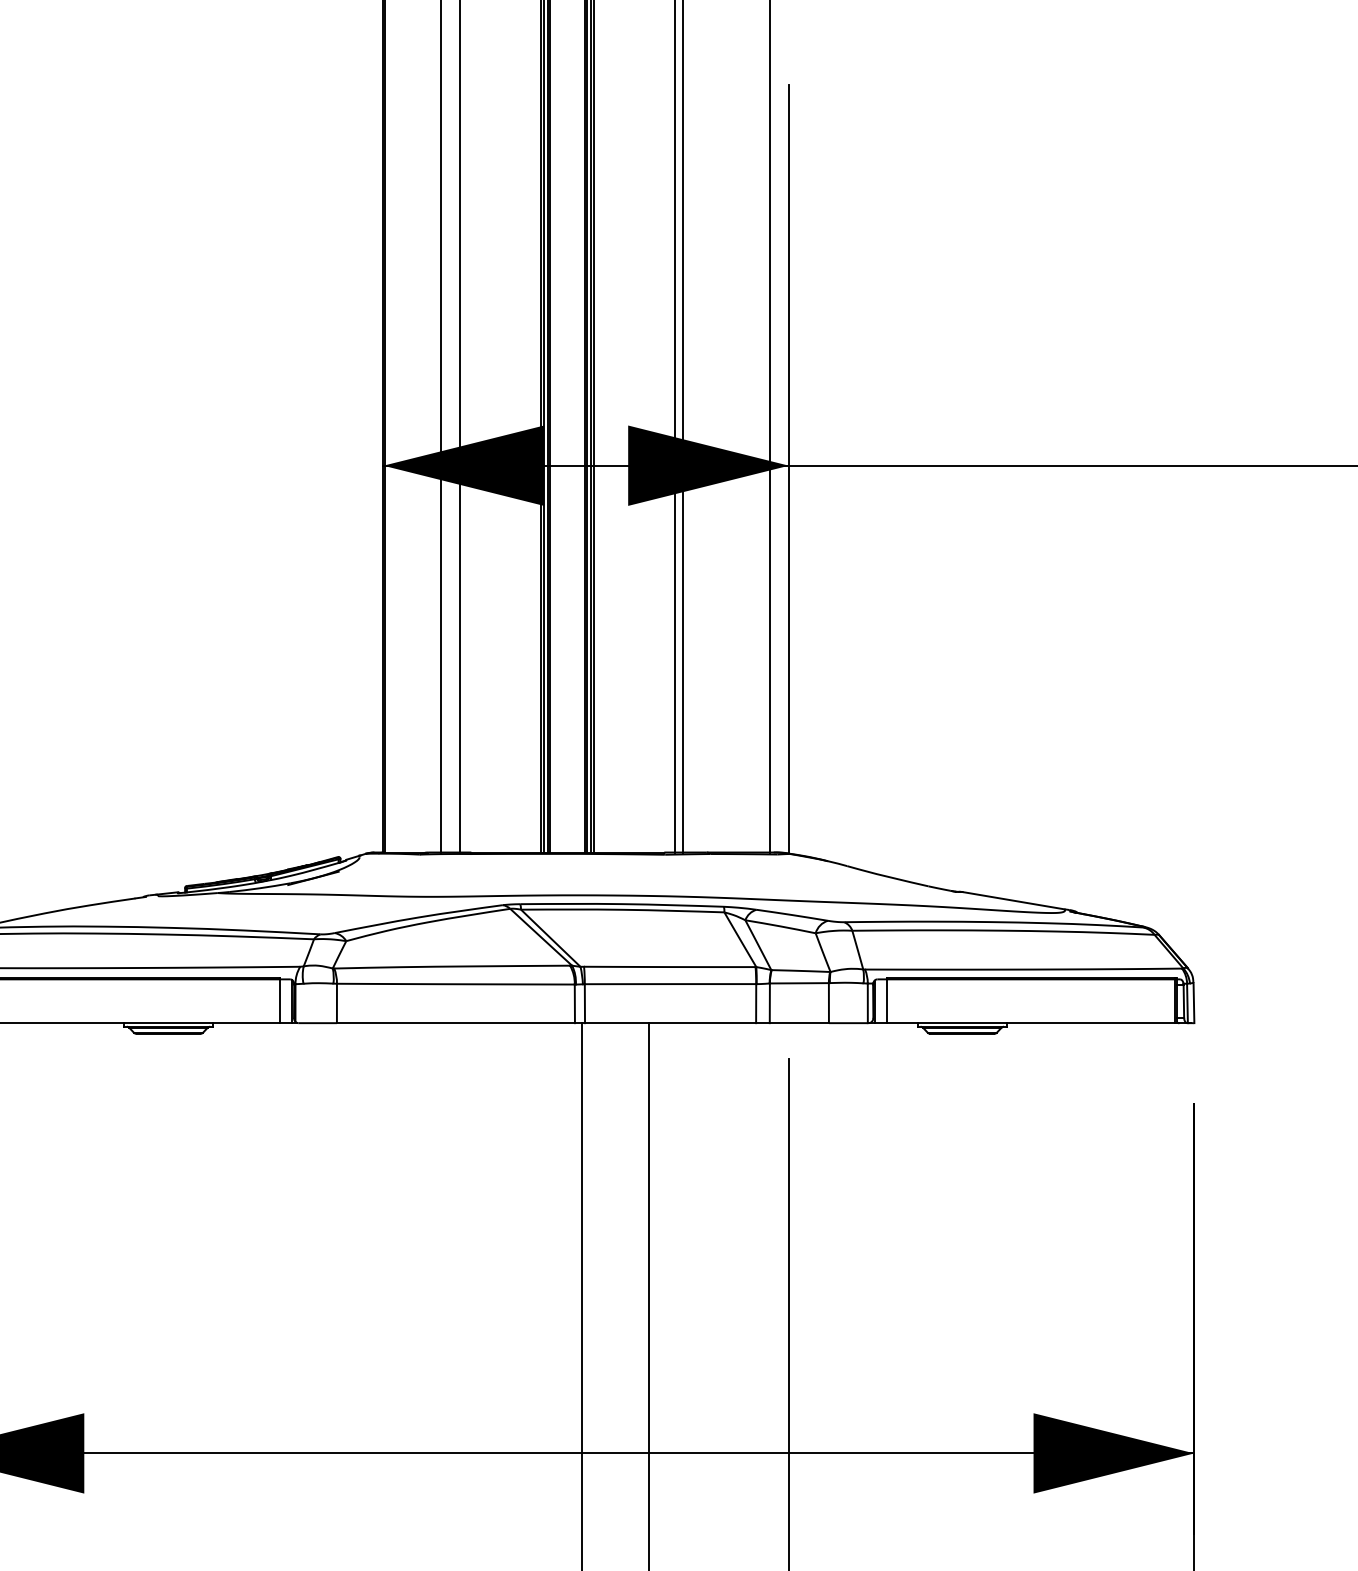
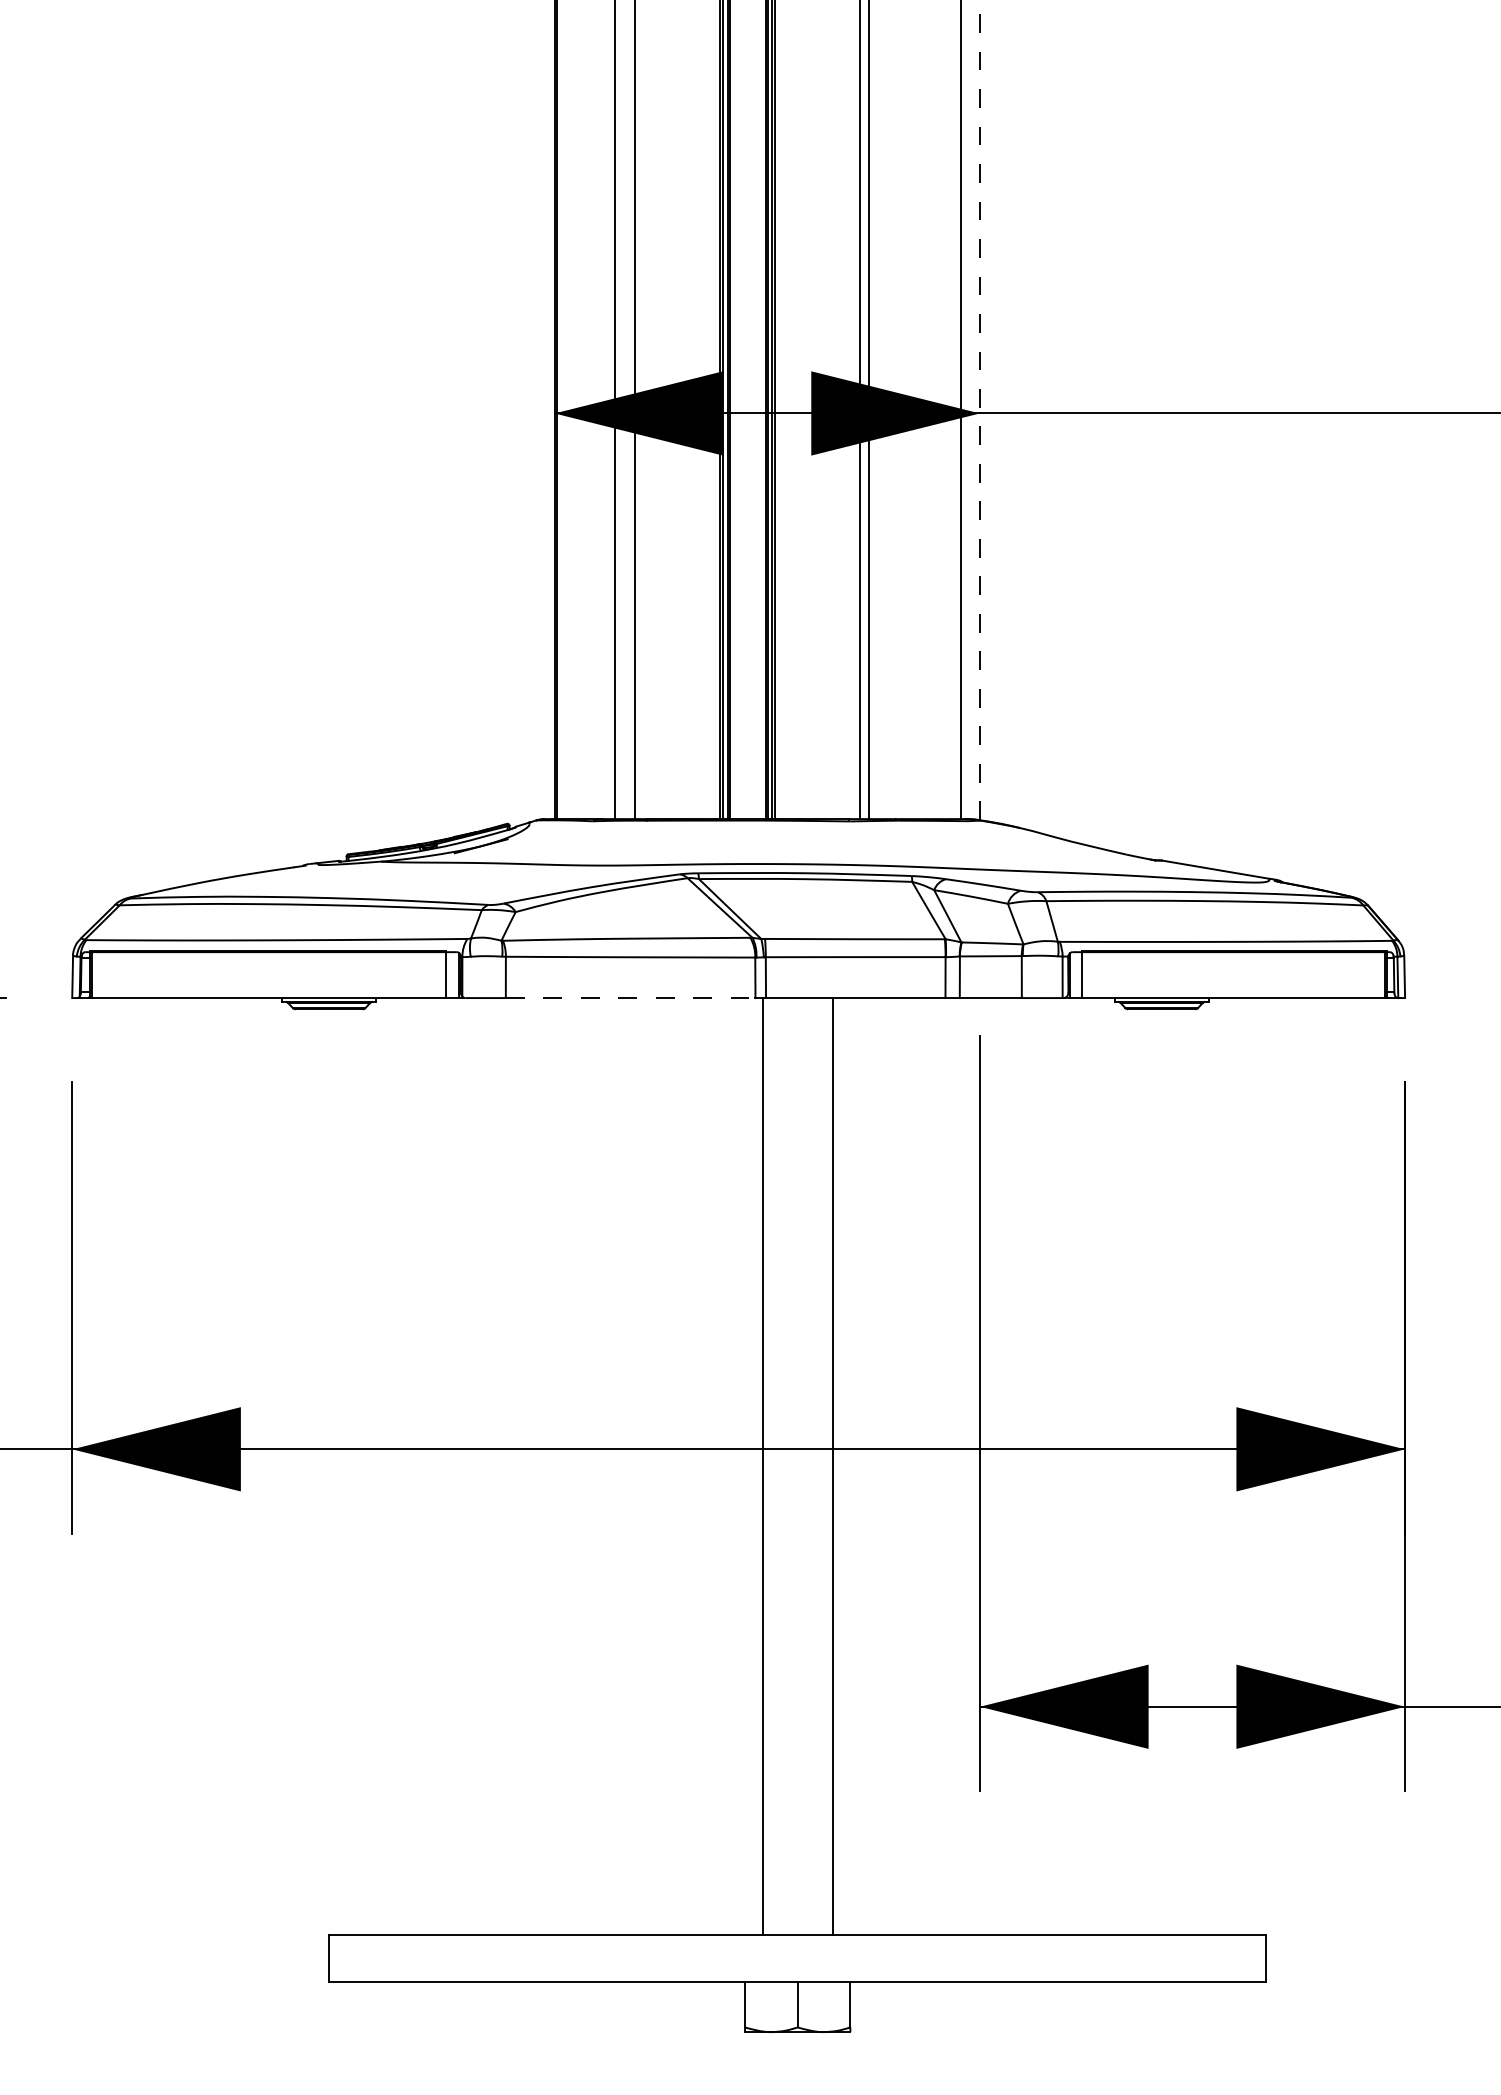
line: (788, 469) -> (979, 417), solid -> dashed
line: (455, 1023) -> (630, 998), solid -> dashed

